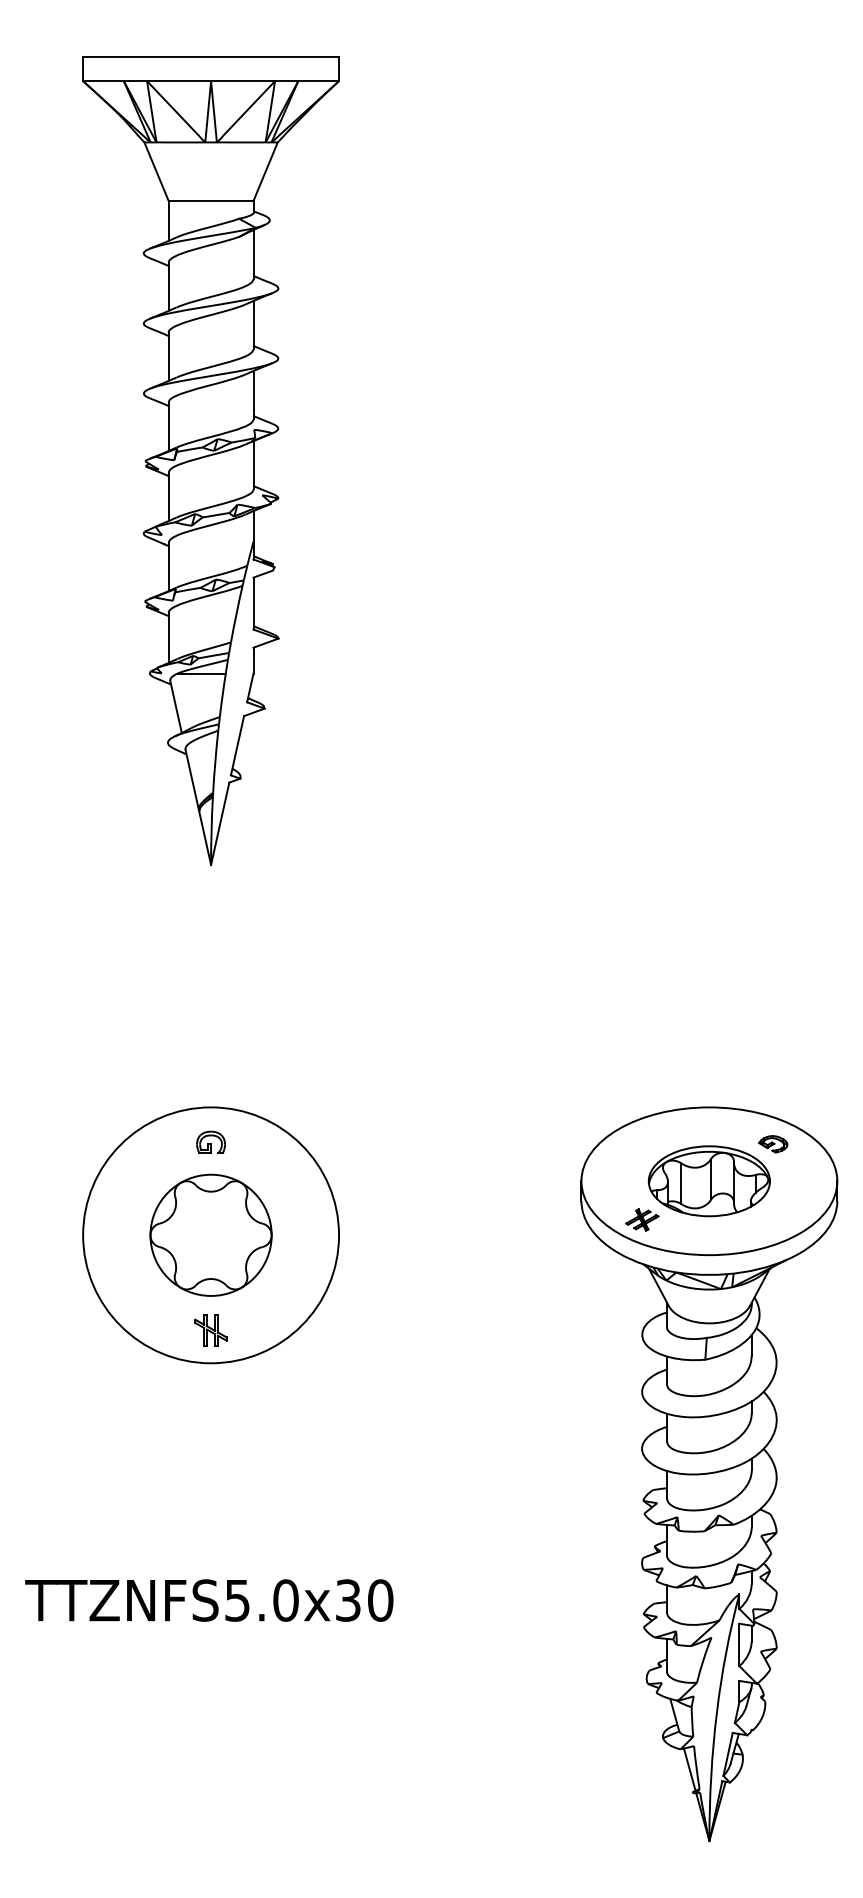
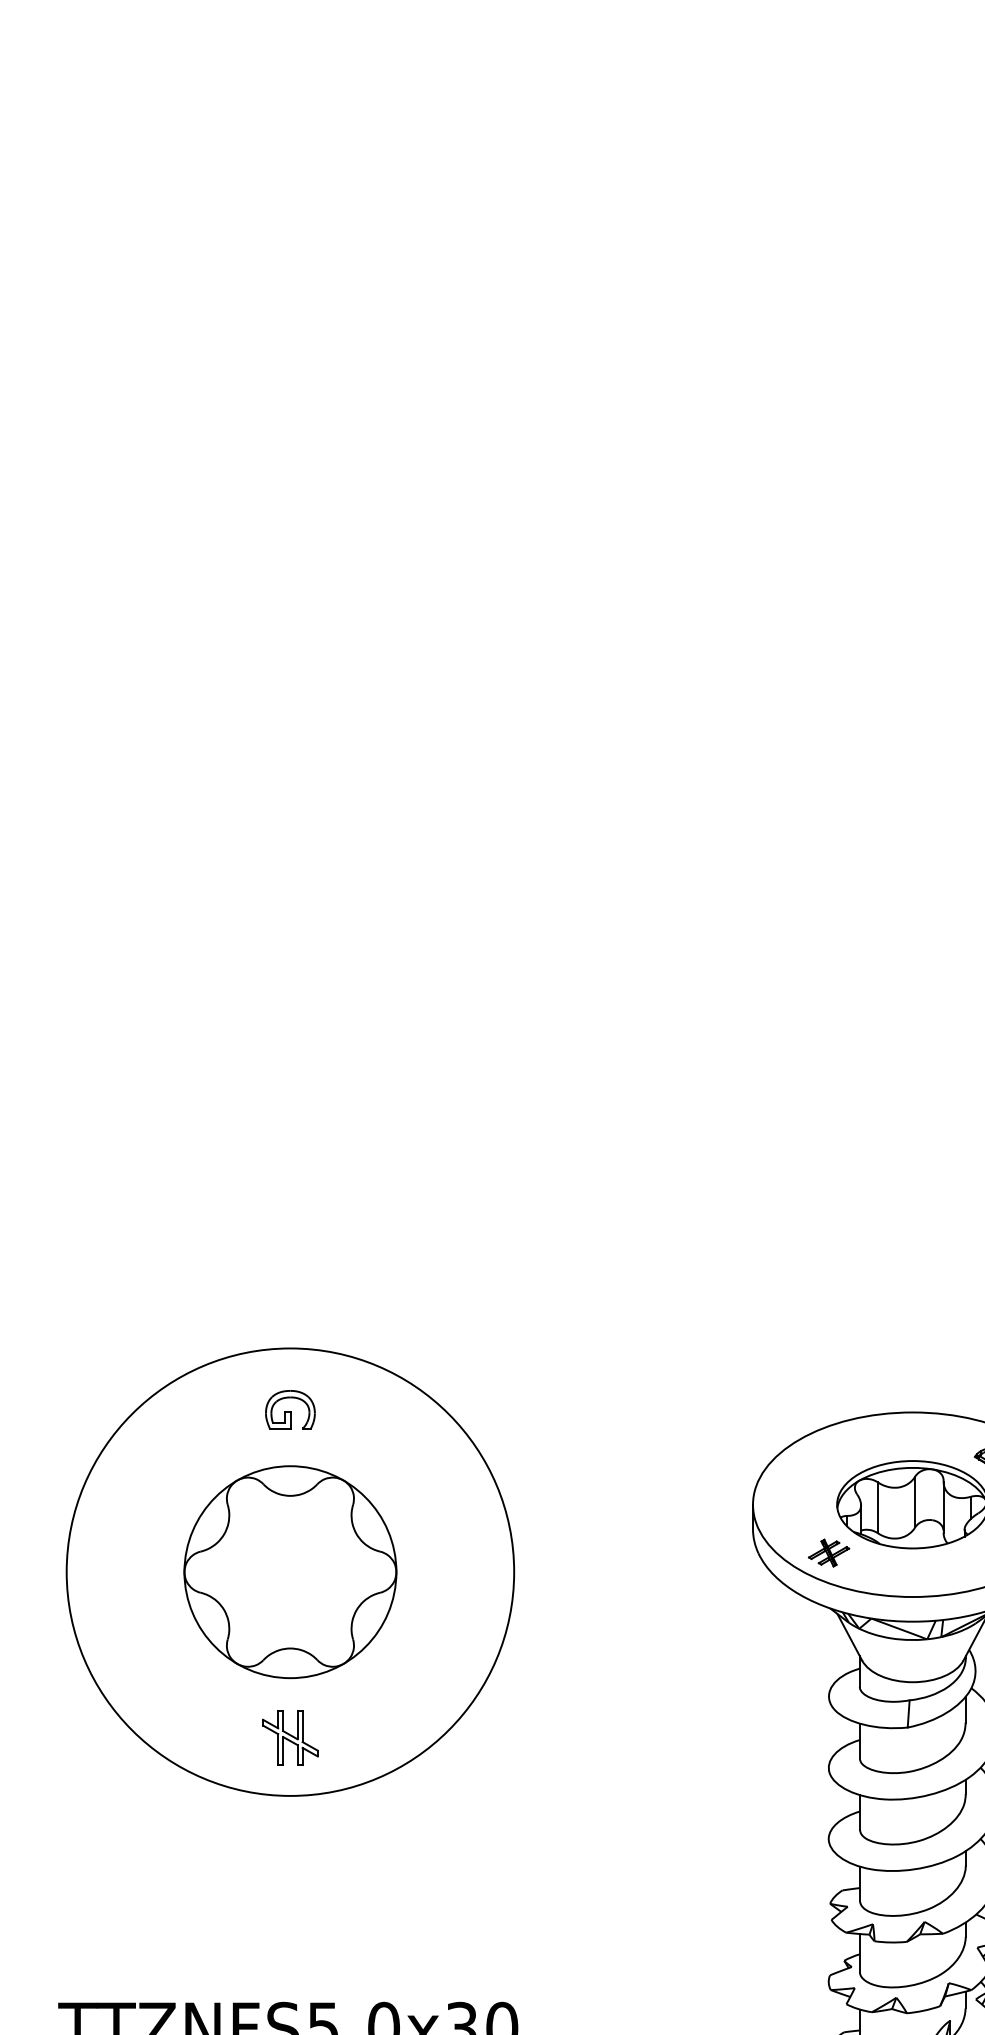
part: (210, 460) -> (289, 604), removed
part: (210, 1235) -> (289, 1572), size x1.4

